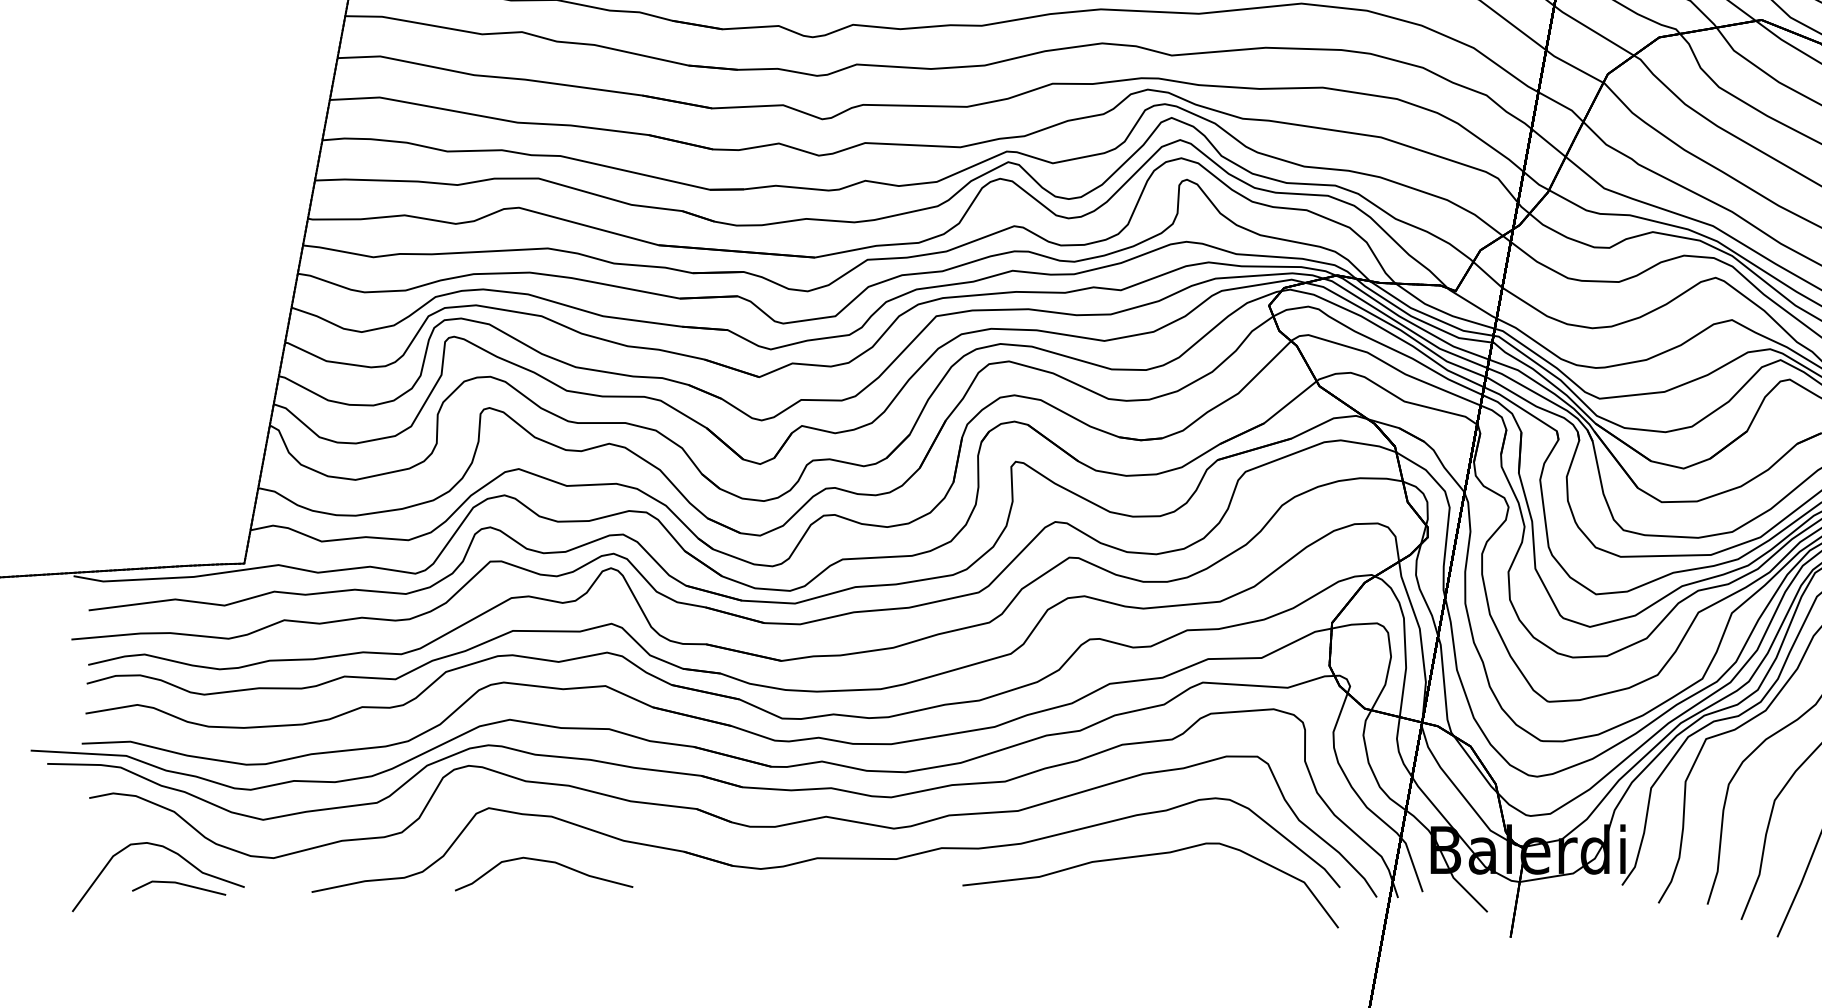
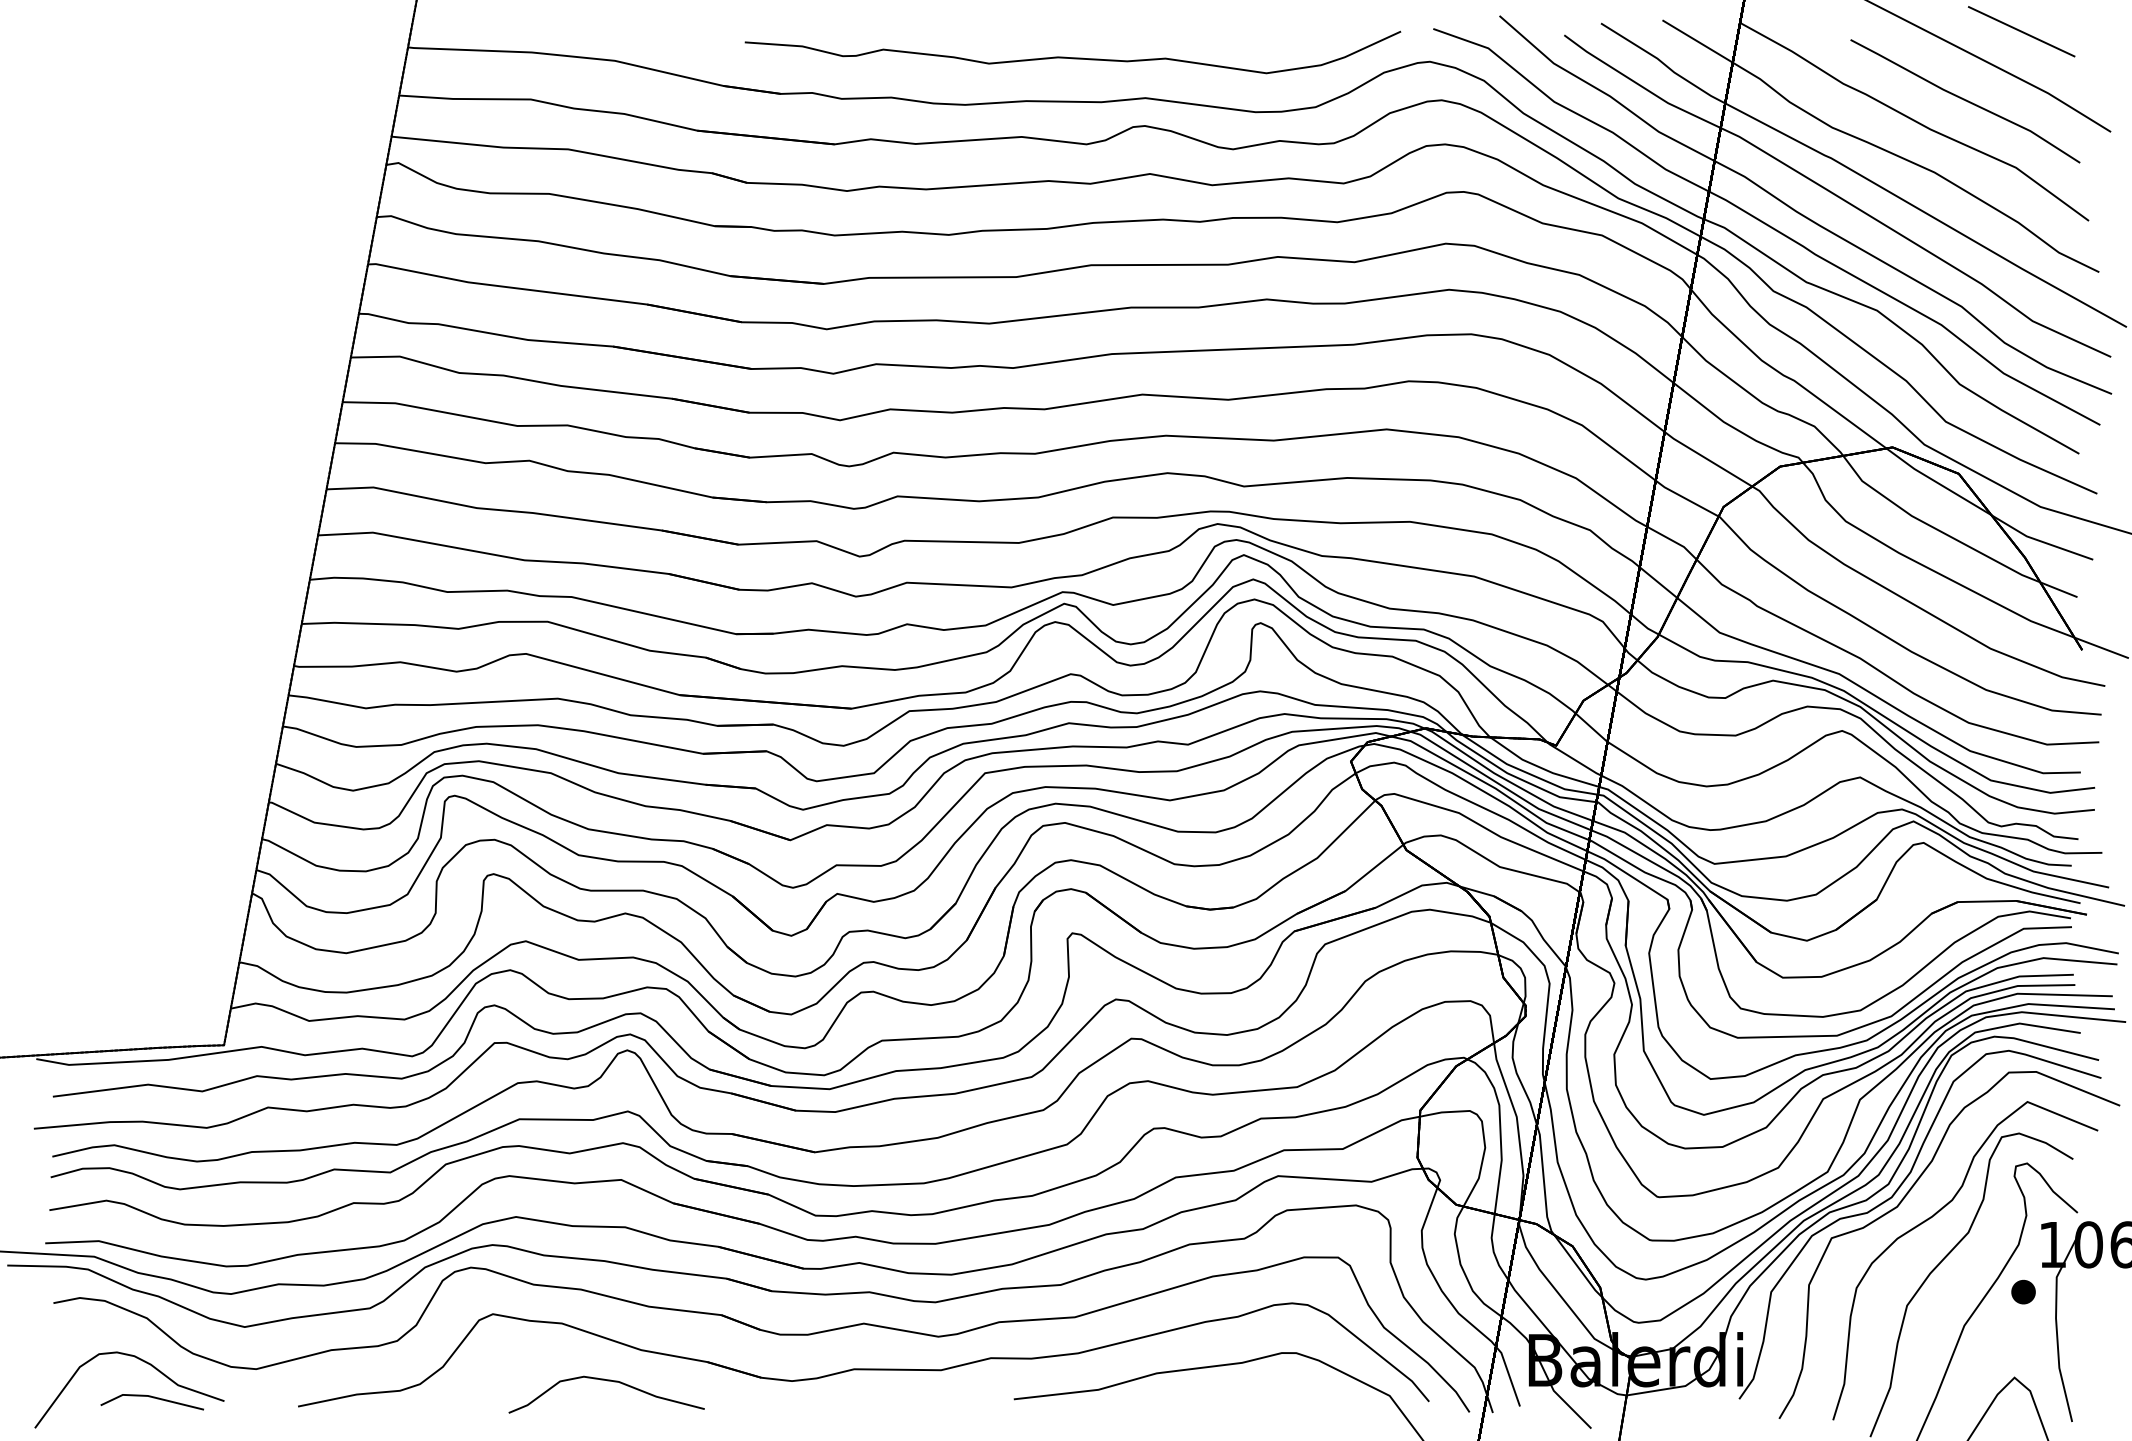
curve: (544, 862) -> (607, 1381), moved

